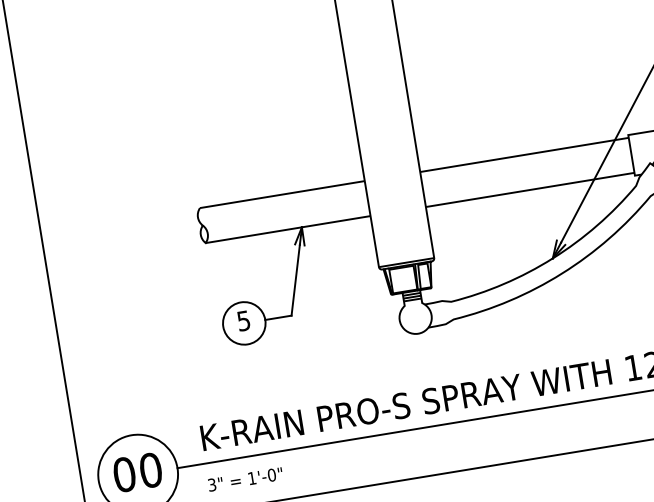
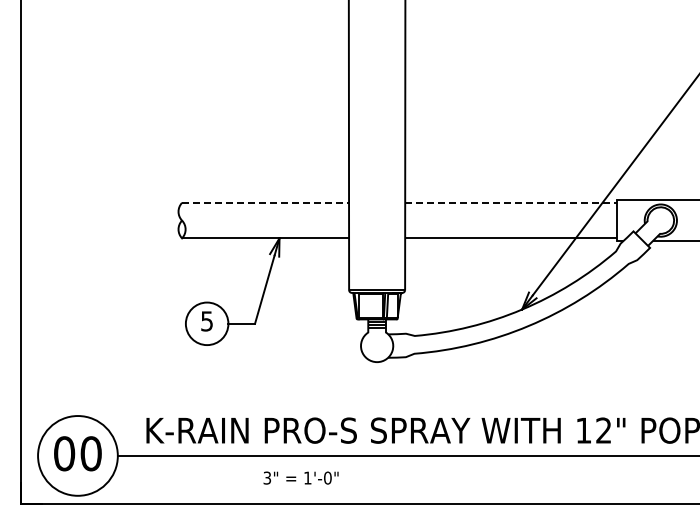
line: (524, 154) -> (510, 202), solid -> dashed
line: (283, 194) -> (266, 202), solid -> dashed
text: (244, 479) -> (300, 477), moved

